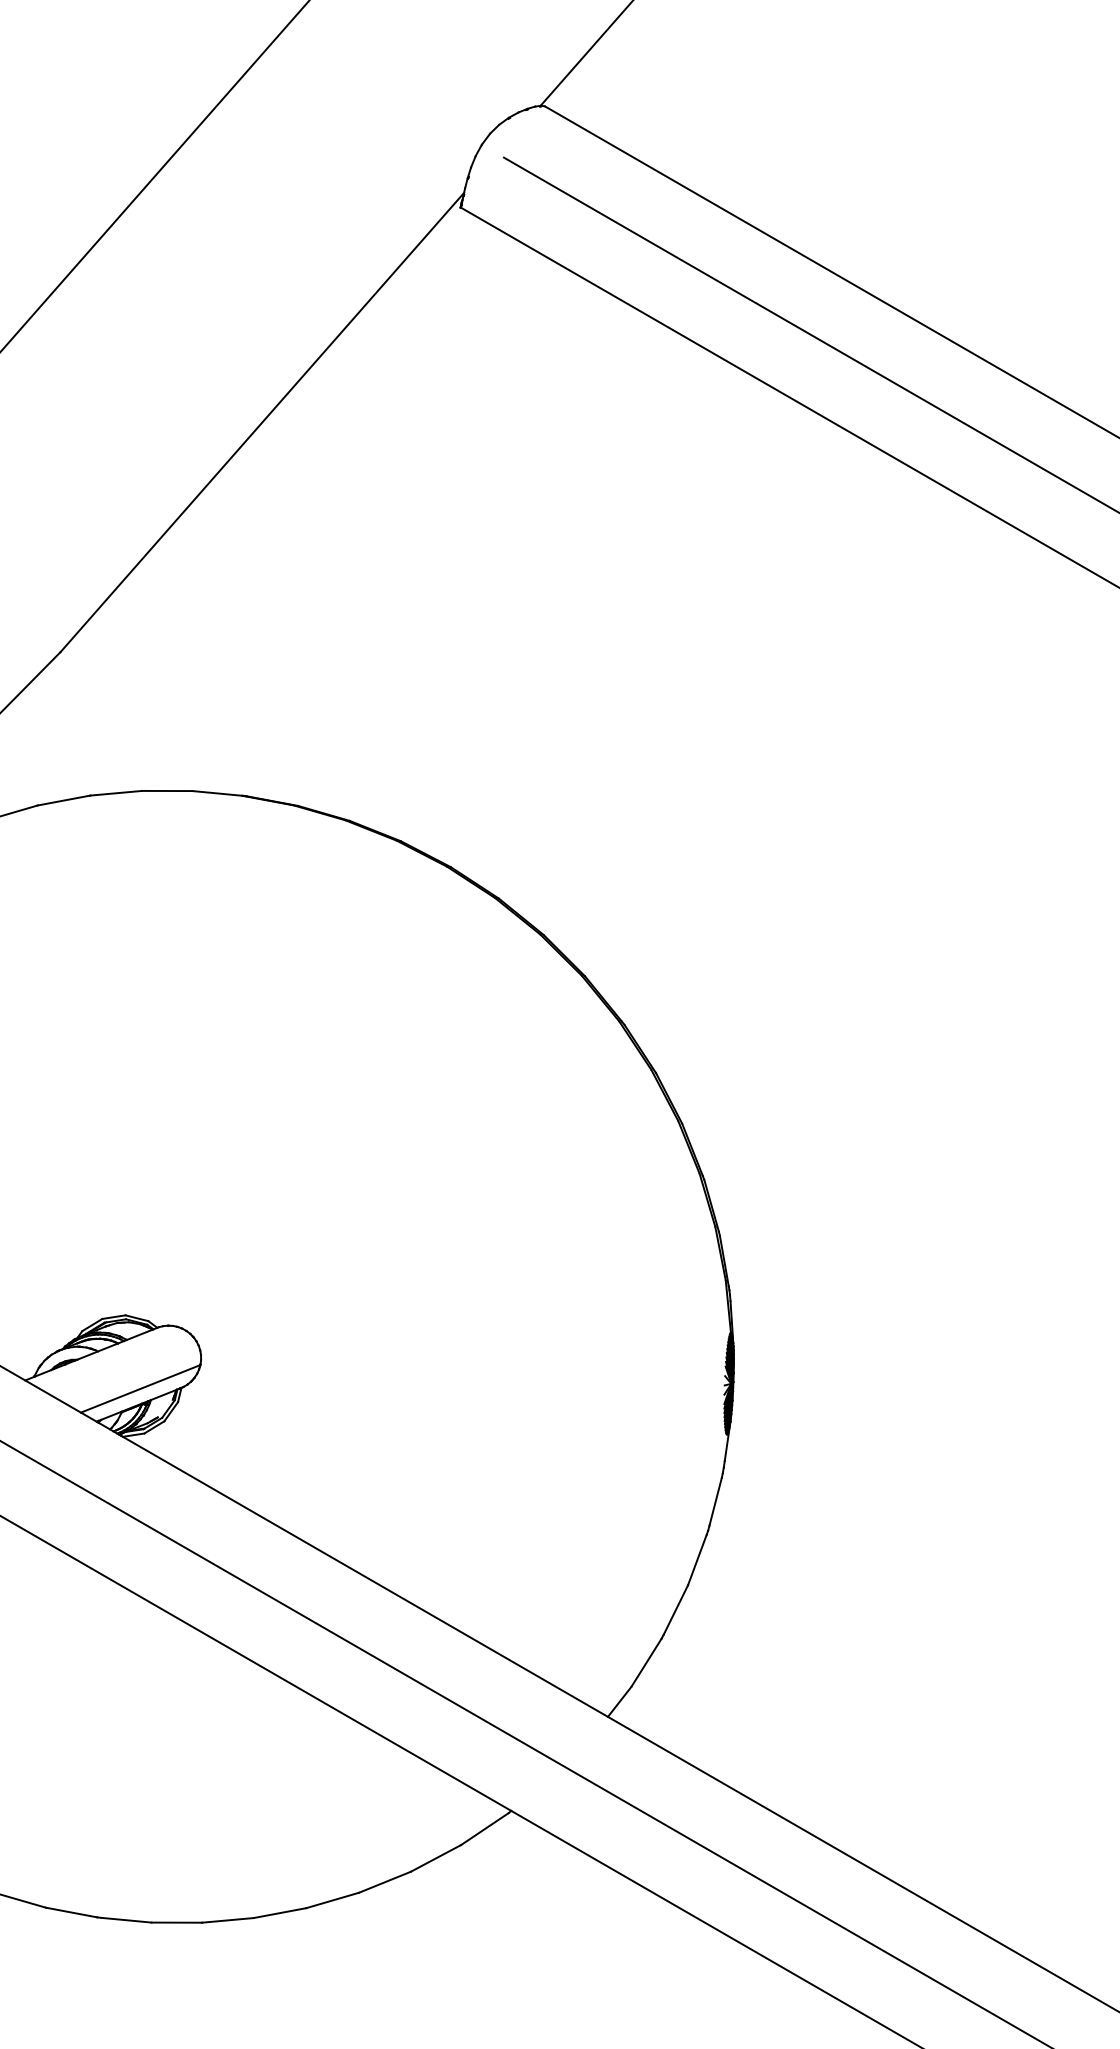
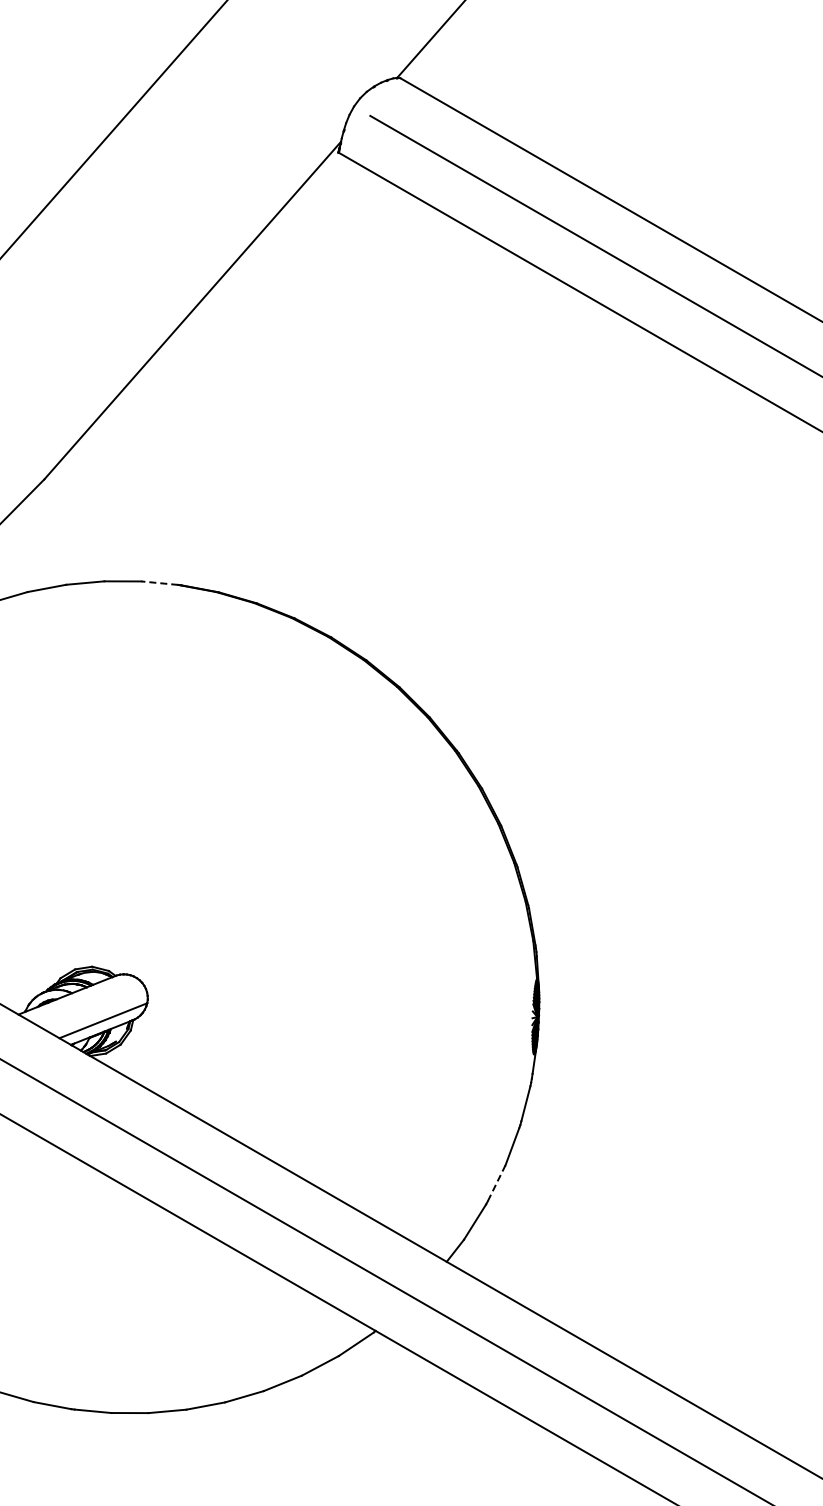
line: (217, 793) -> (159, 583), solid -> dashed
line: (675, 1610) -> (496, 1183), solid -> dashed

